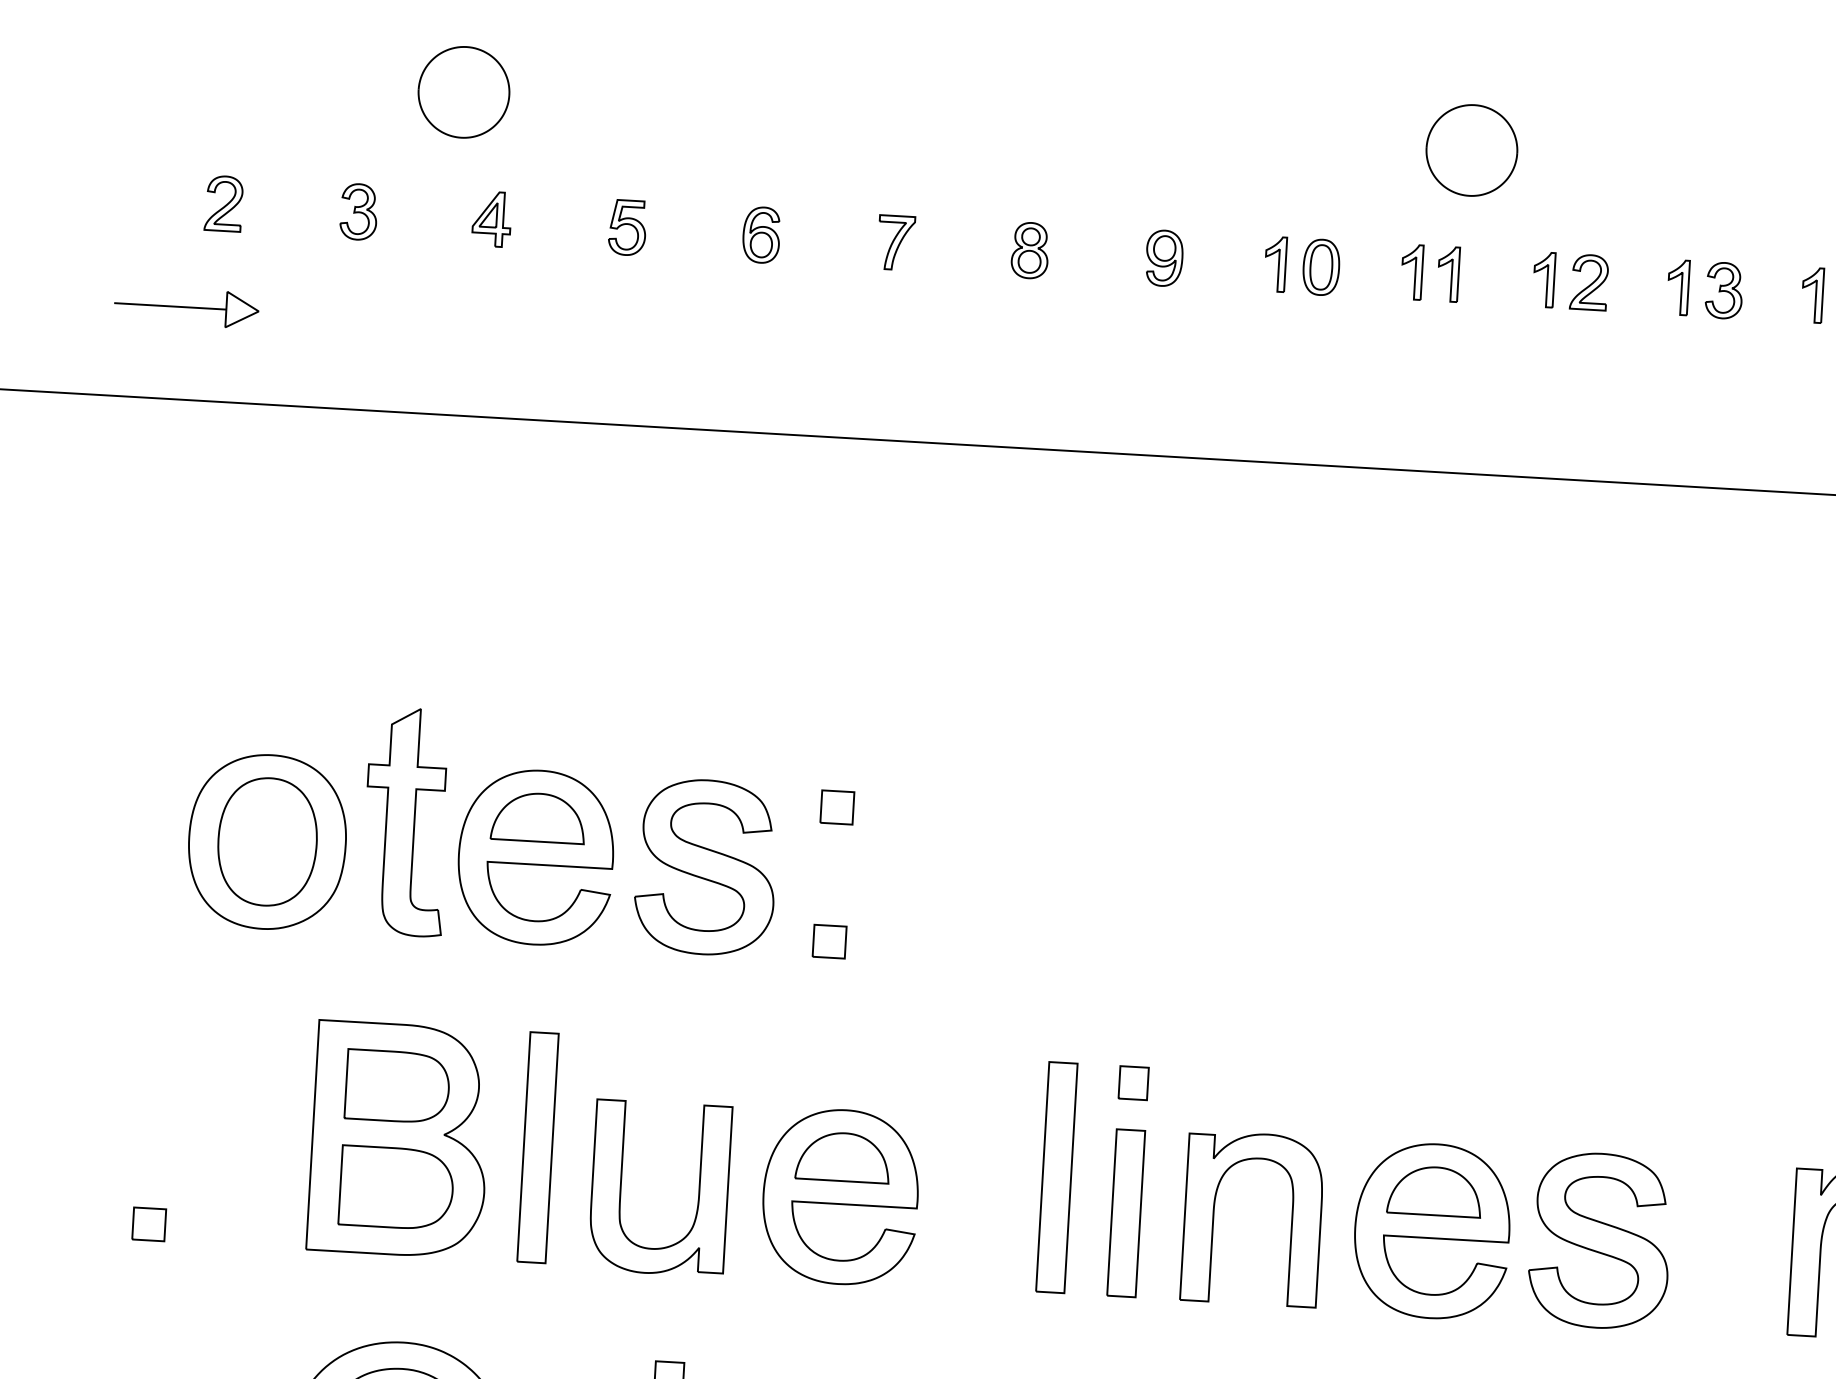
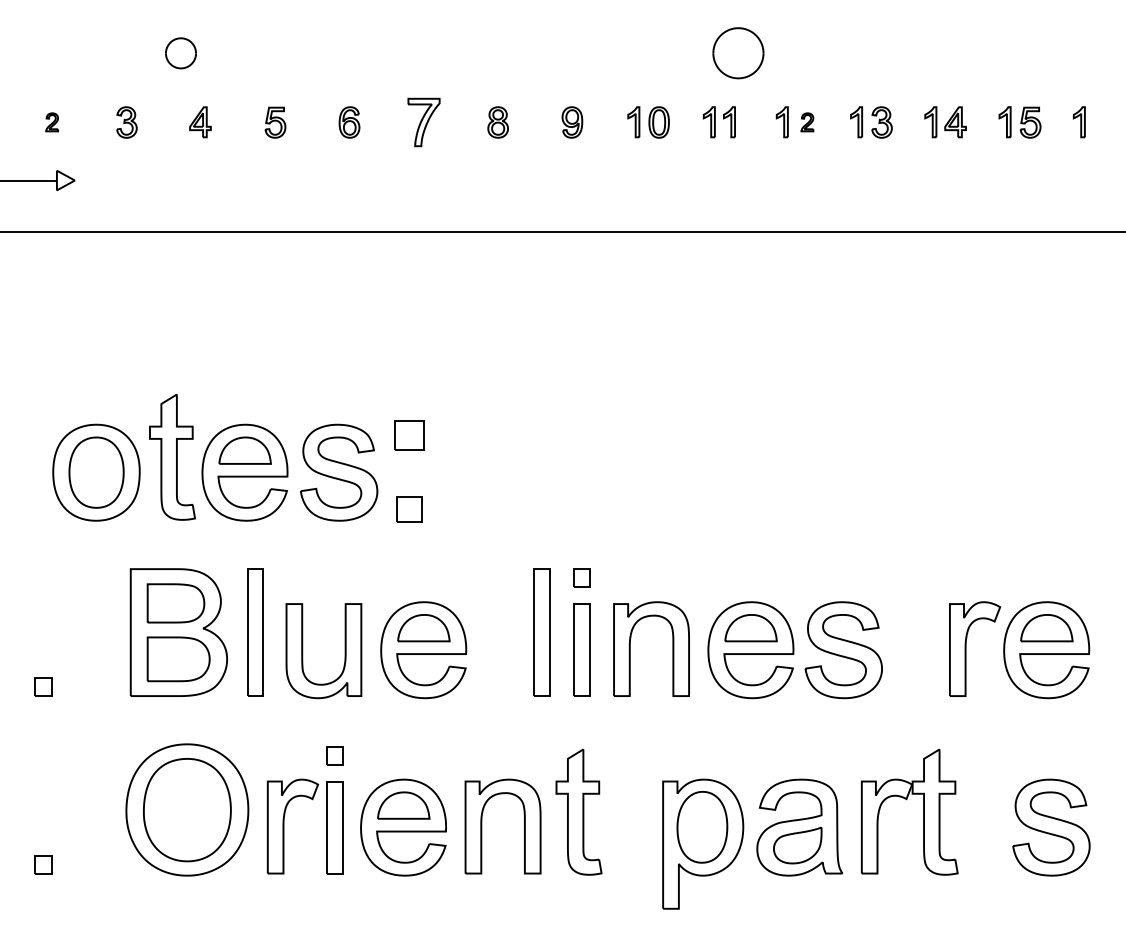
part: (463, 92) -> (180, 53), size x0.6
part: (222, 204) -> (51, 122), size x0.6
part: (895, 242) -> (423, 122), size x1.6
part: (1589, 282) -> (807, 122), size x0.6
part: (837, 807) -> (409, 435), size x1.6
part: (829, 941) -> (409, 509), size x1.4

